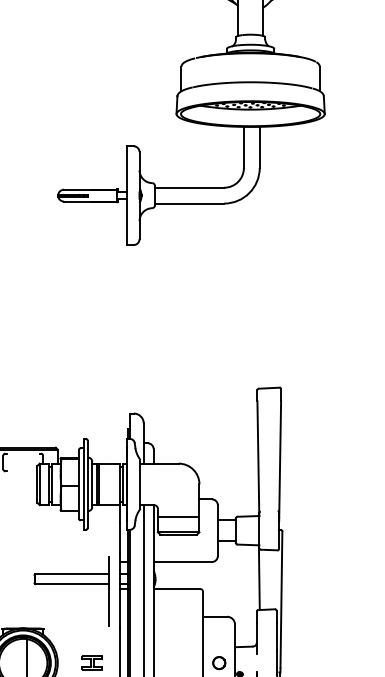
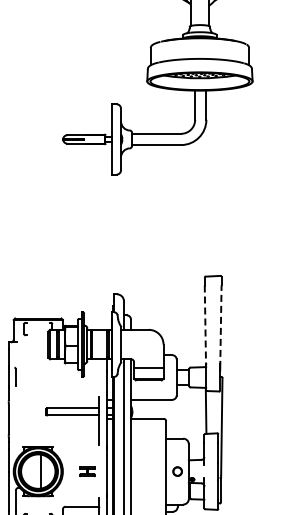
line: (258, 458) -> (205, 326), solid -> dashed
line: (279, 458) -> (220, 326), solid -> dashed

